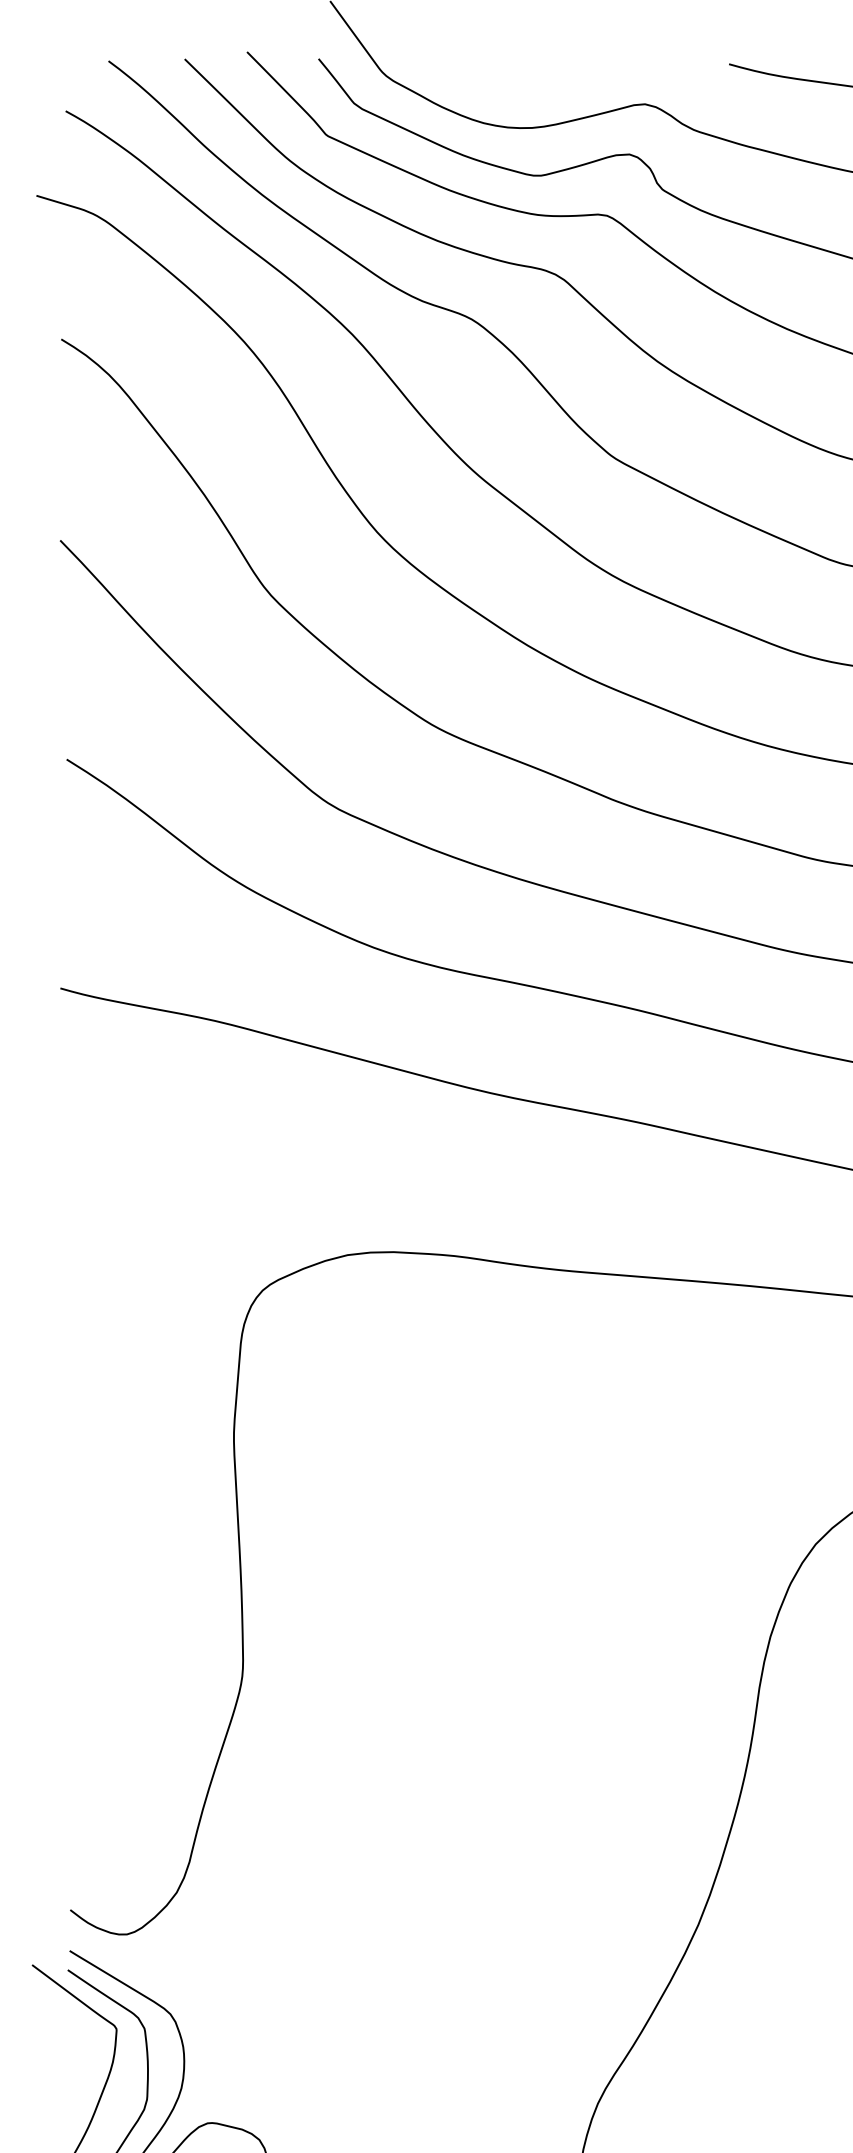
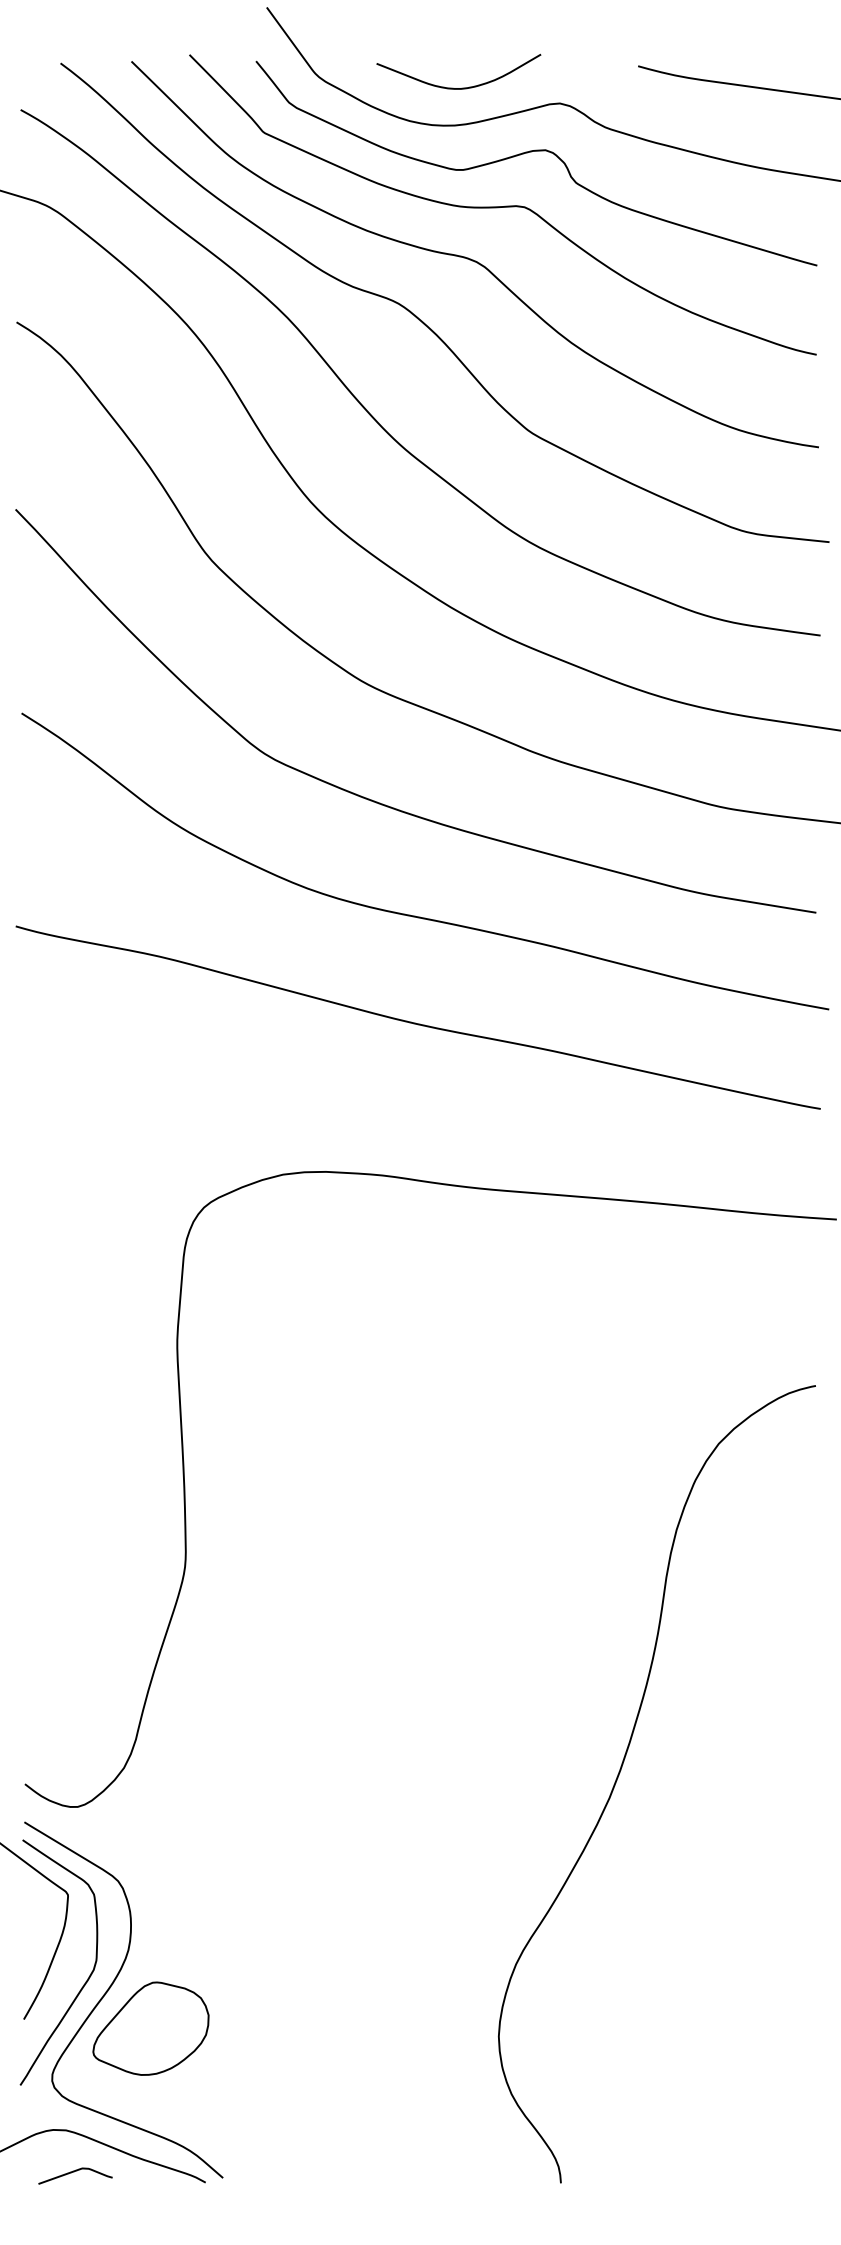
curve: (540, 87) -> (462, 87), added

